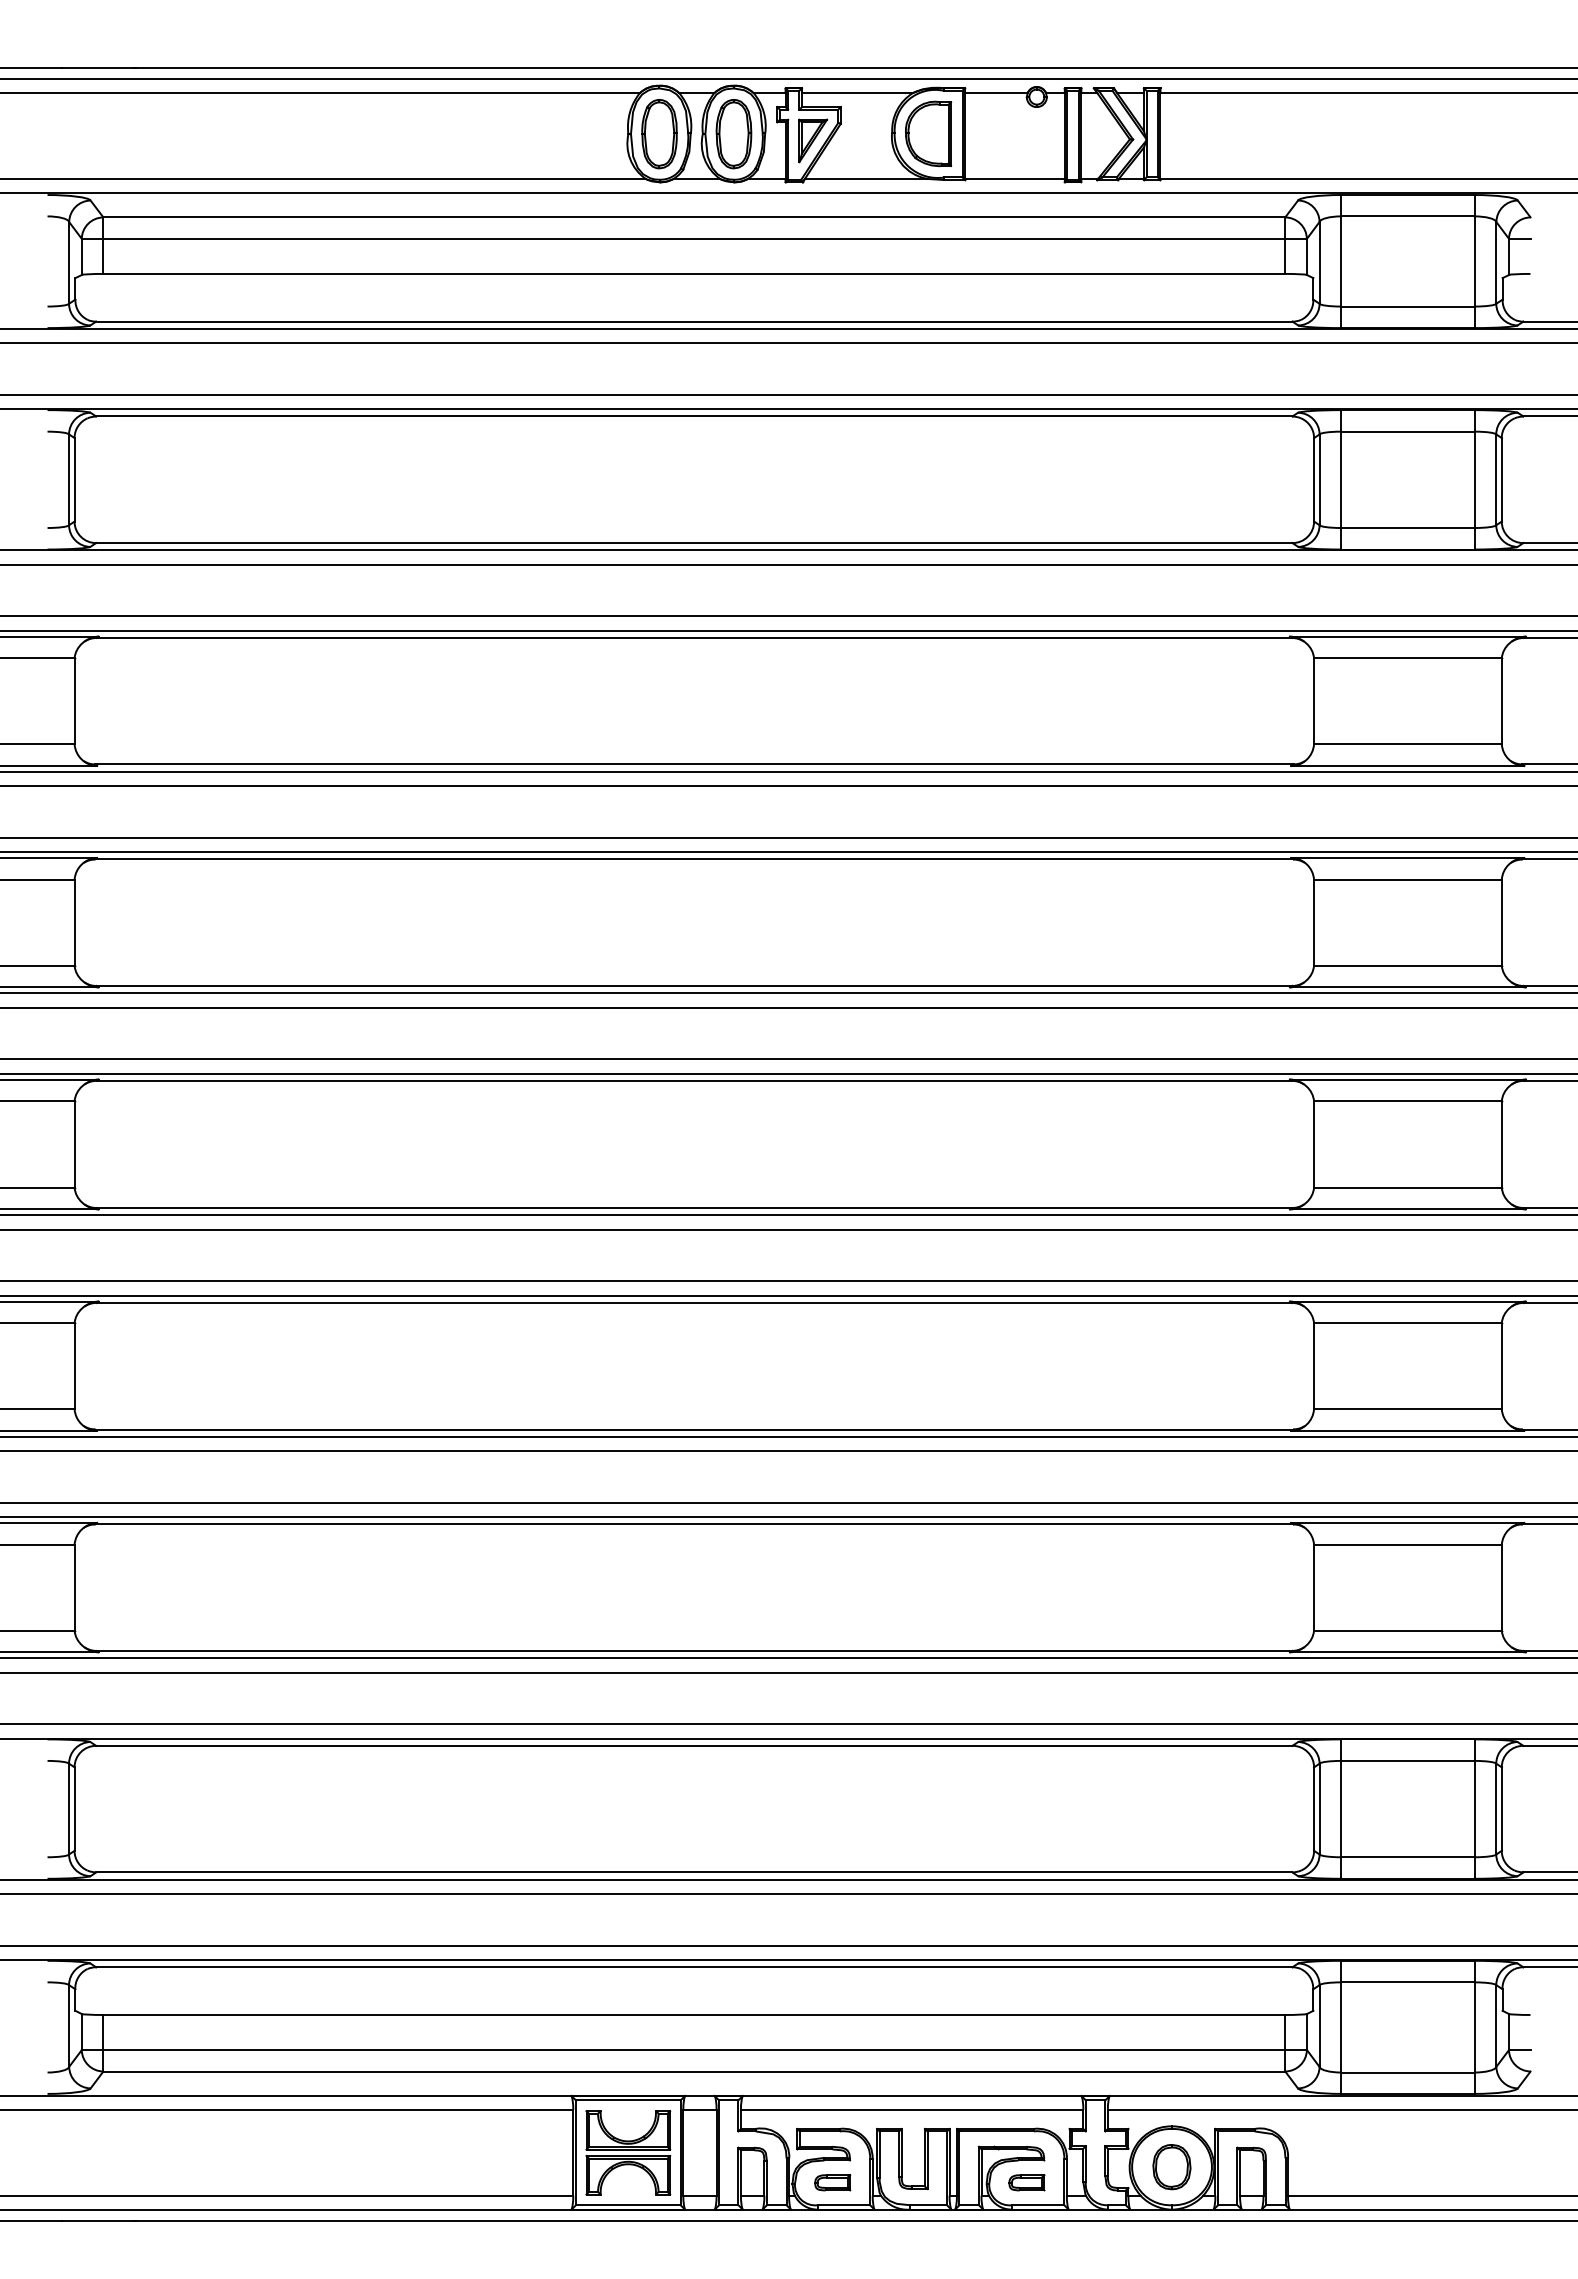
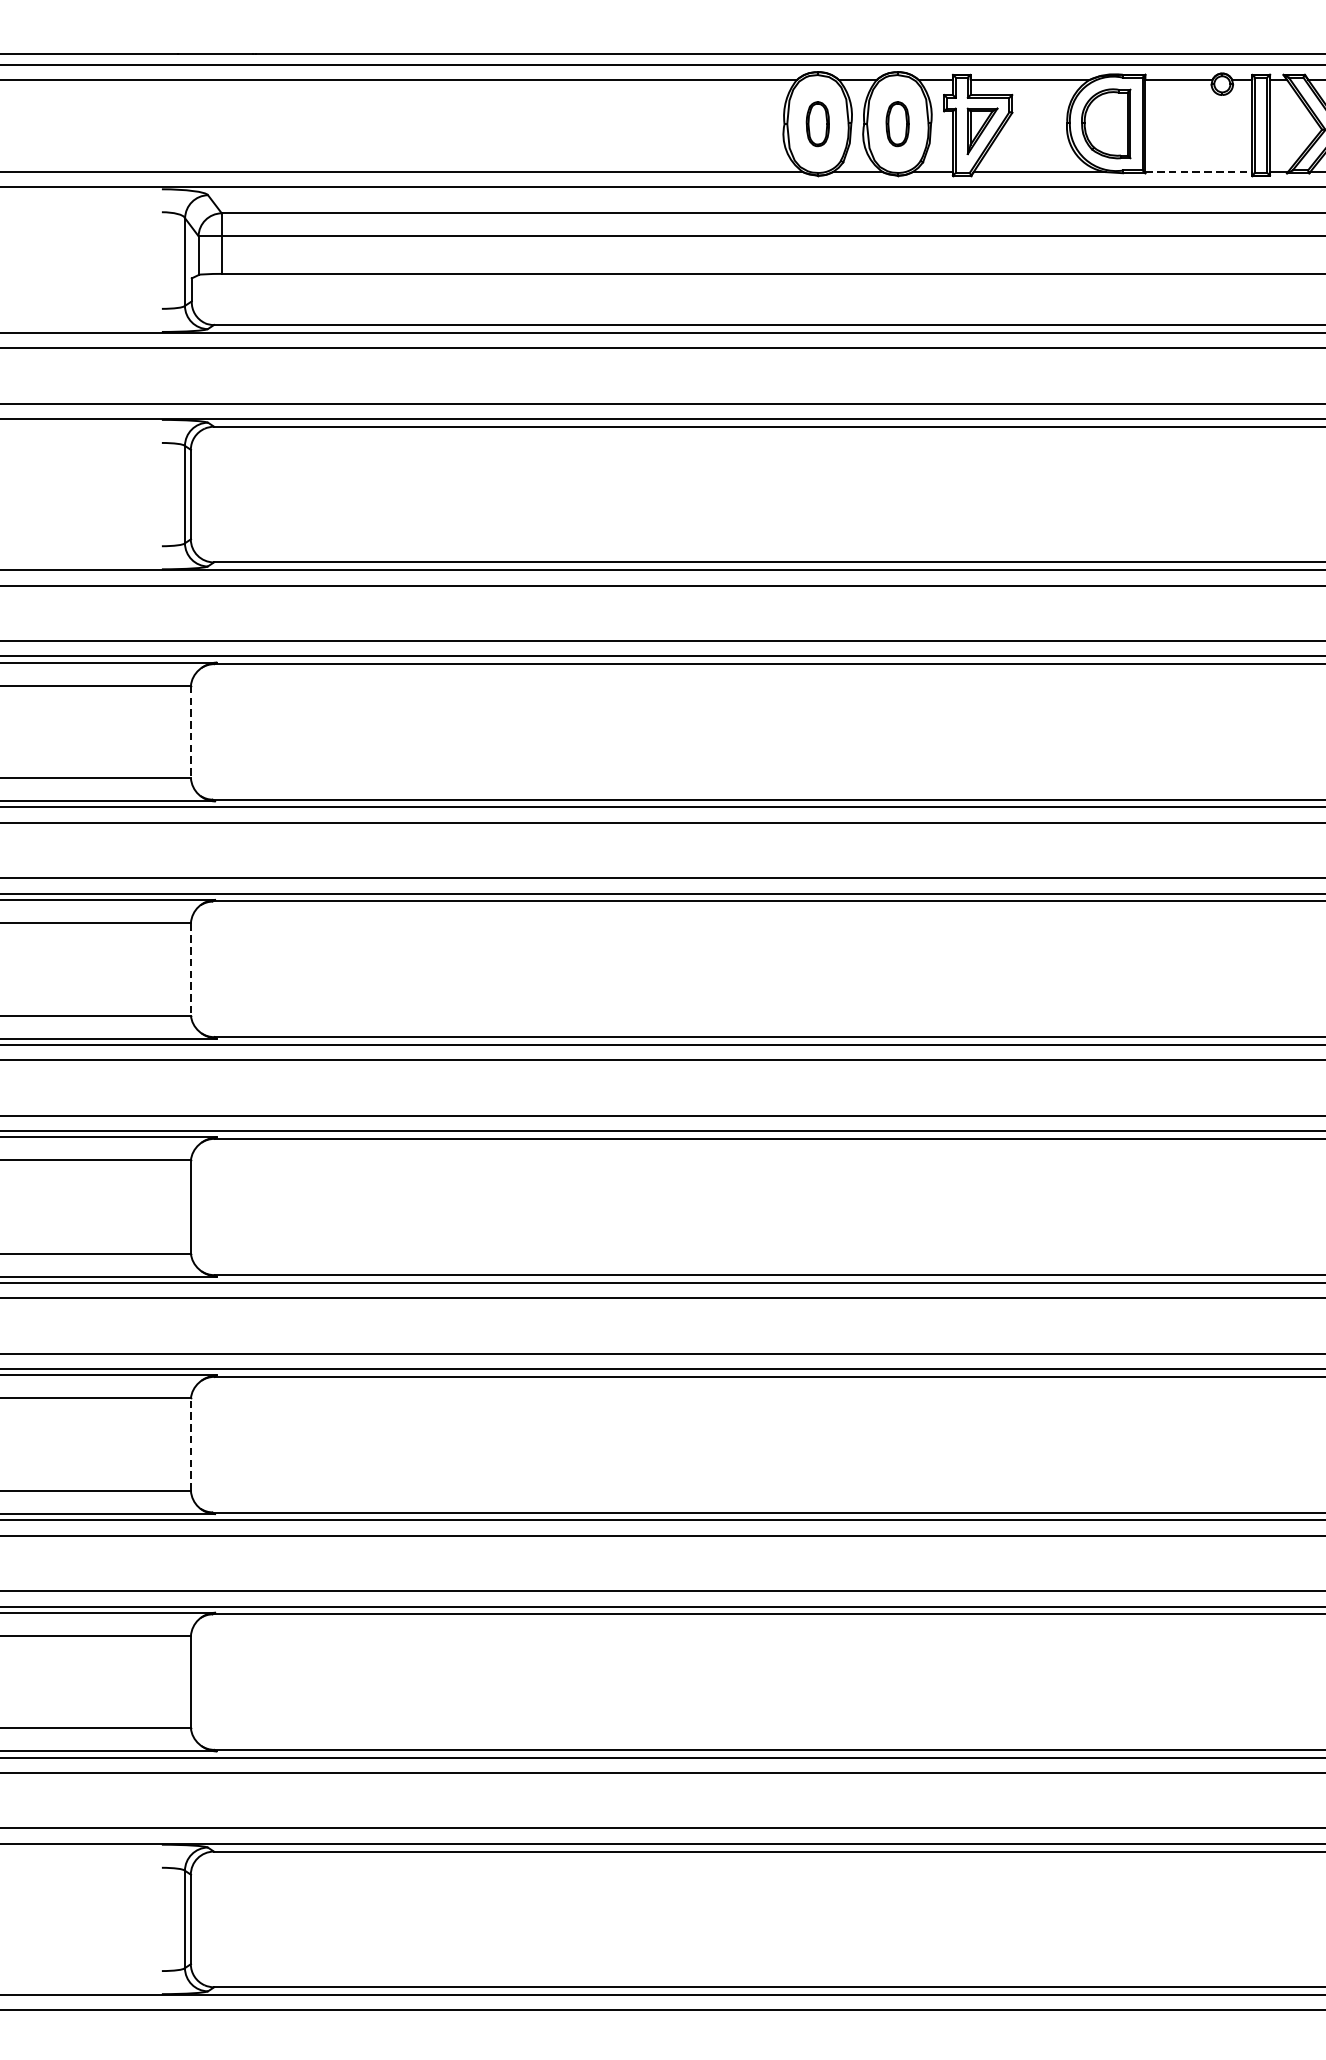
part: (659, 134) -> (817, 124), size x0.6
part: (733, 134) -> (897, 124), size x0.6
line: (1014, 179) -> (1198, 172), solid -> dashed
line: (74, 701) -> (190, 732), solid -> dashed
line: (74, 922) -> (190, 969), solid -> dashed
line: (74, 1366) -> (190, 1445), solid -> dashed

